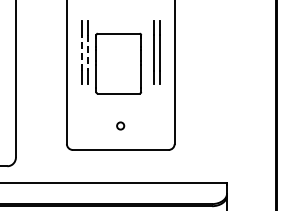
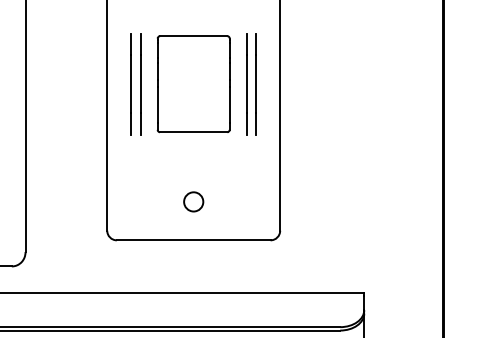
line: (81, 52) -> (130, 83), dashed -> solid
line: (87, 52) -> (140, 83), dashed -> solid
part: (118, 63) -> (193, 83), moved
circle: (120, 125) -> (193, 201), size x1.67

